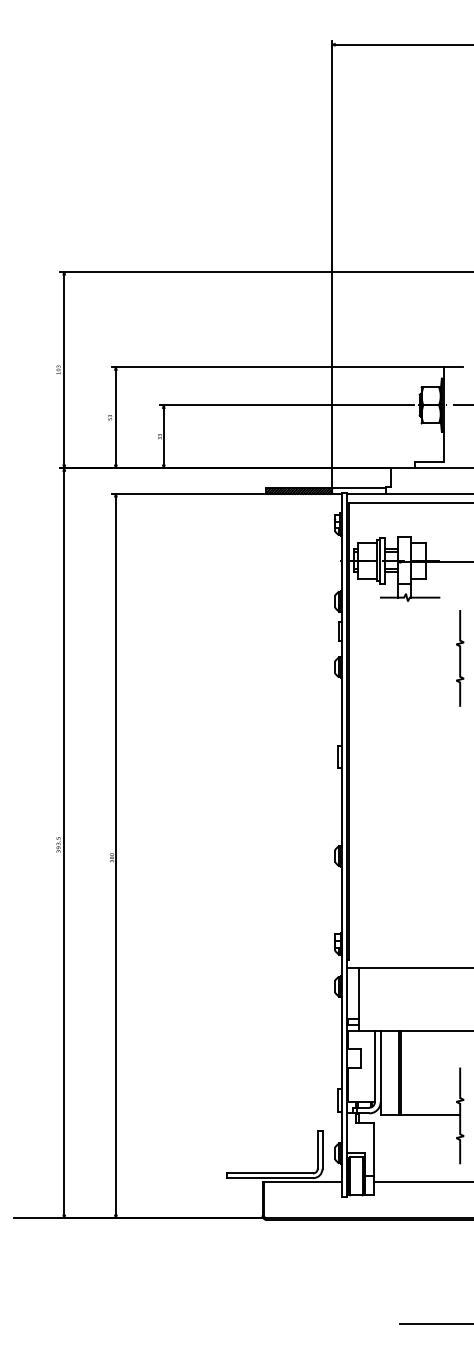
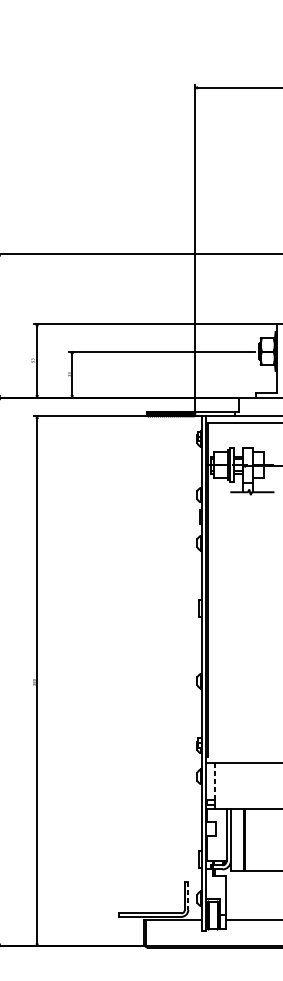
line: (358, 993) -> (214, 781), solid -> dashed
line: (322, 1150) -> (188, 896), solid -> dashed

